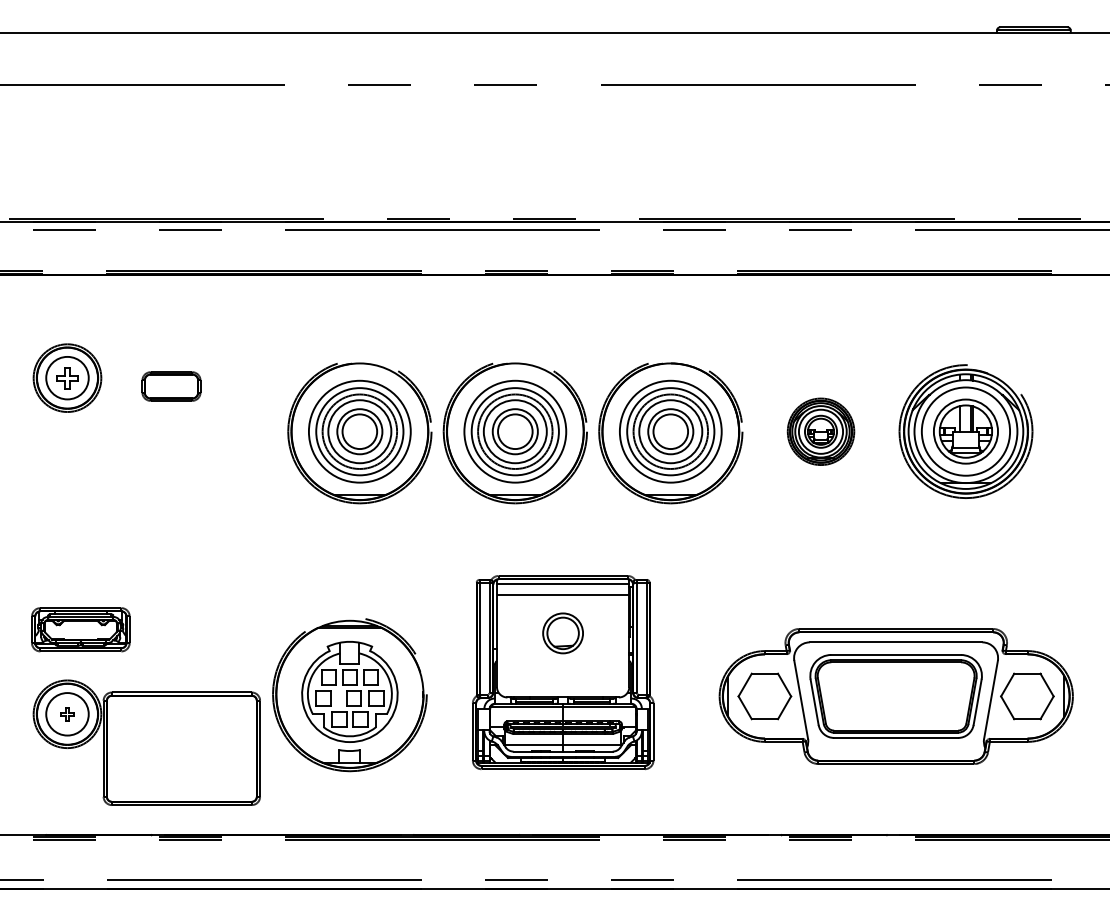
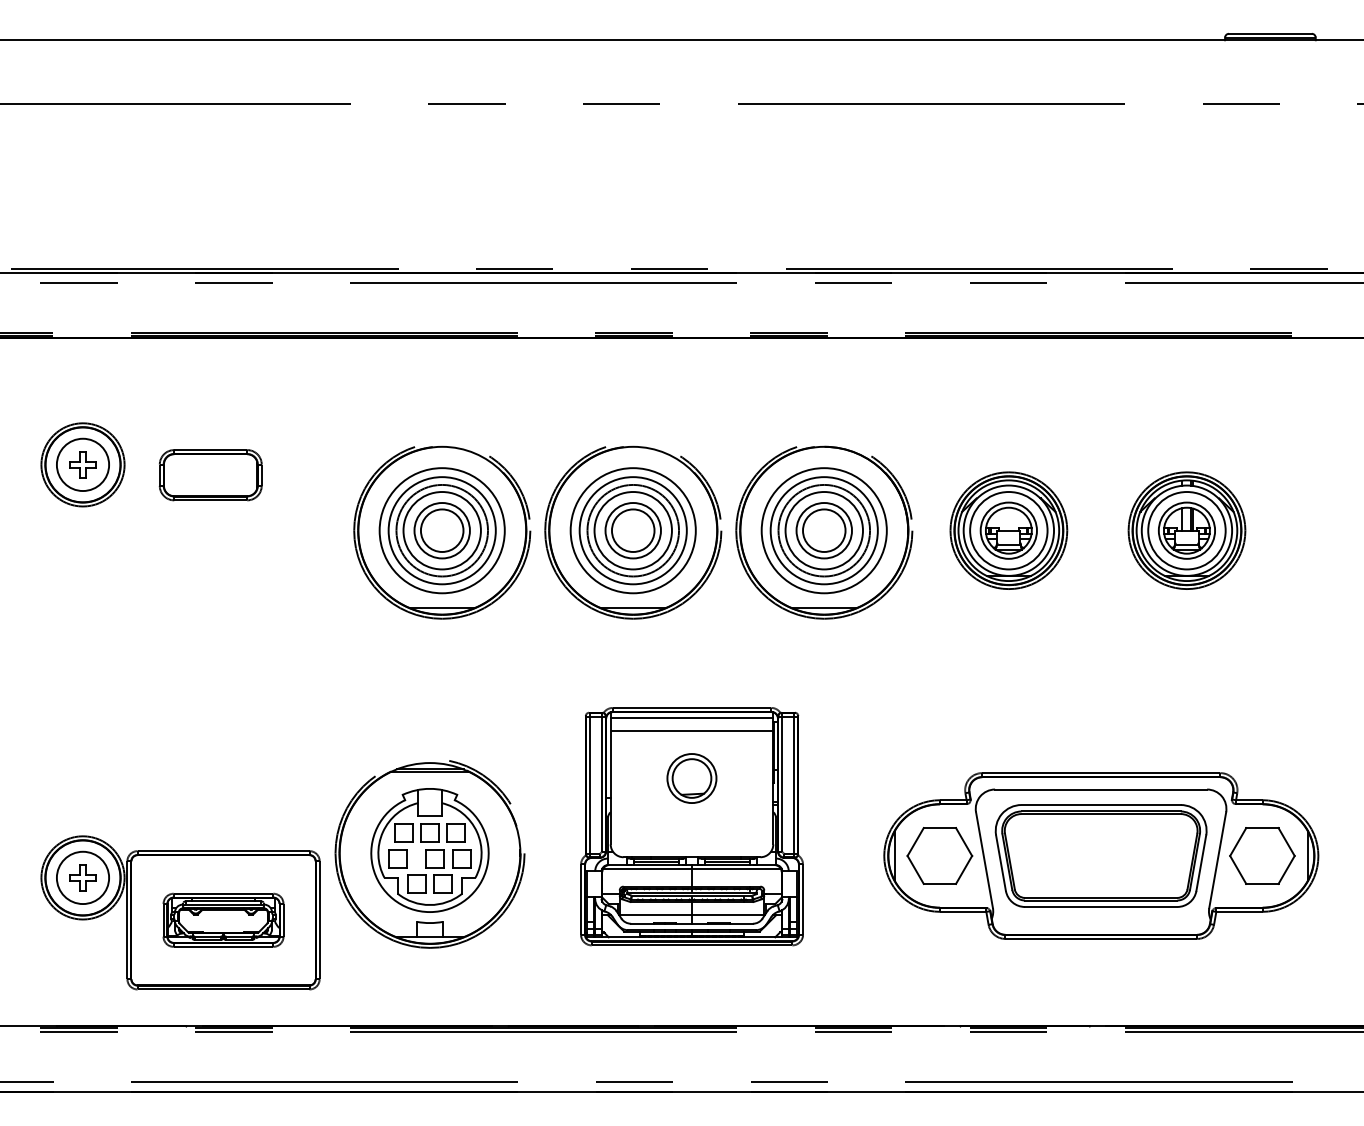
part: (171, 386) -> (210, 475), size x1.43
part: (820, 431) -> (1008, 530), size x1.43
part: (965, 431) -> (1186, 530), size x0.71
part: (80, 629) -> (223, 919), moved
part: (67, 714) -> (83, 878), size x1.67

